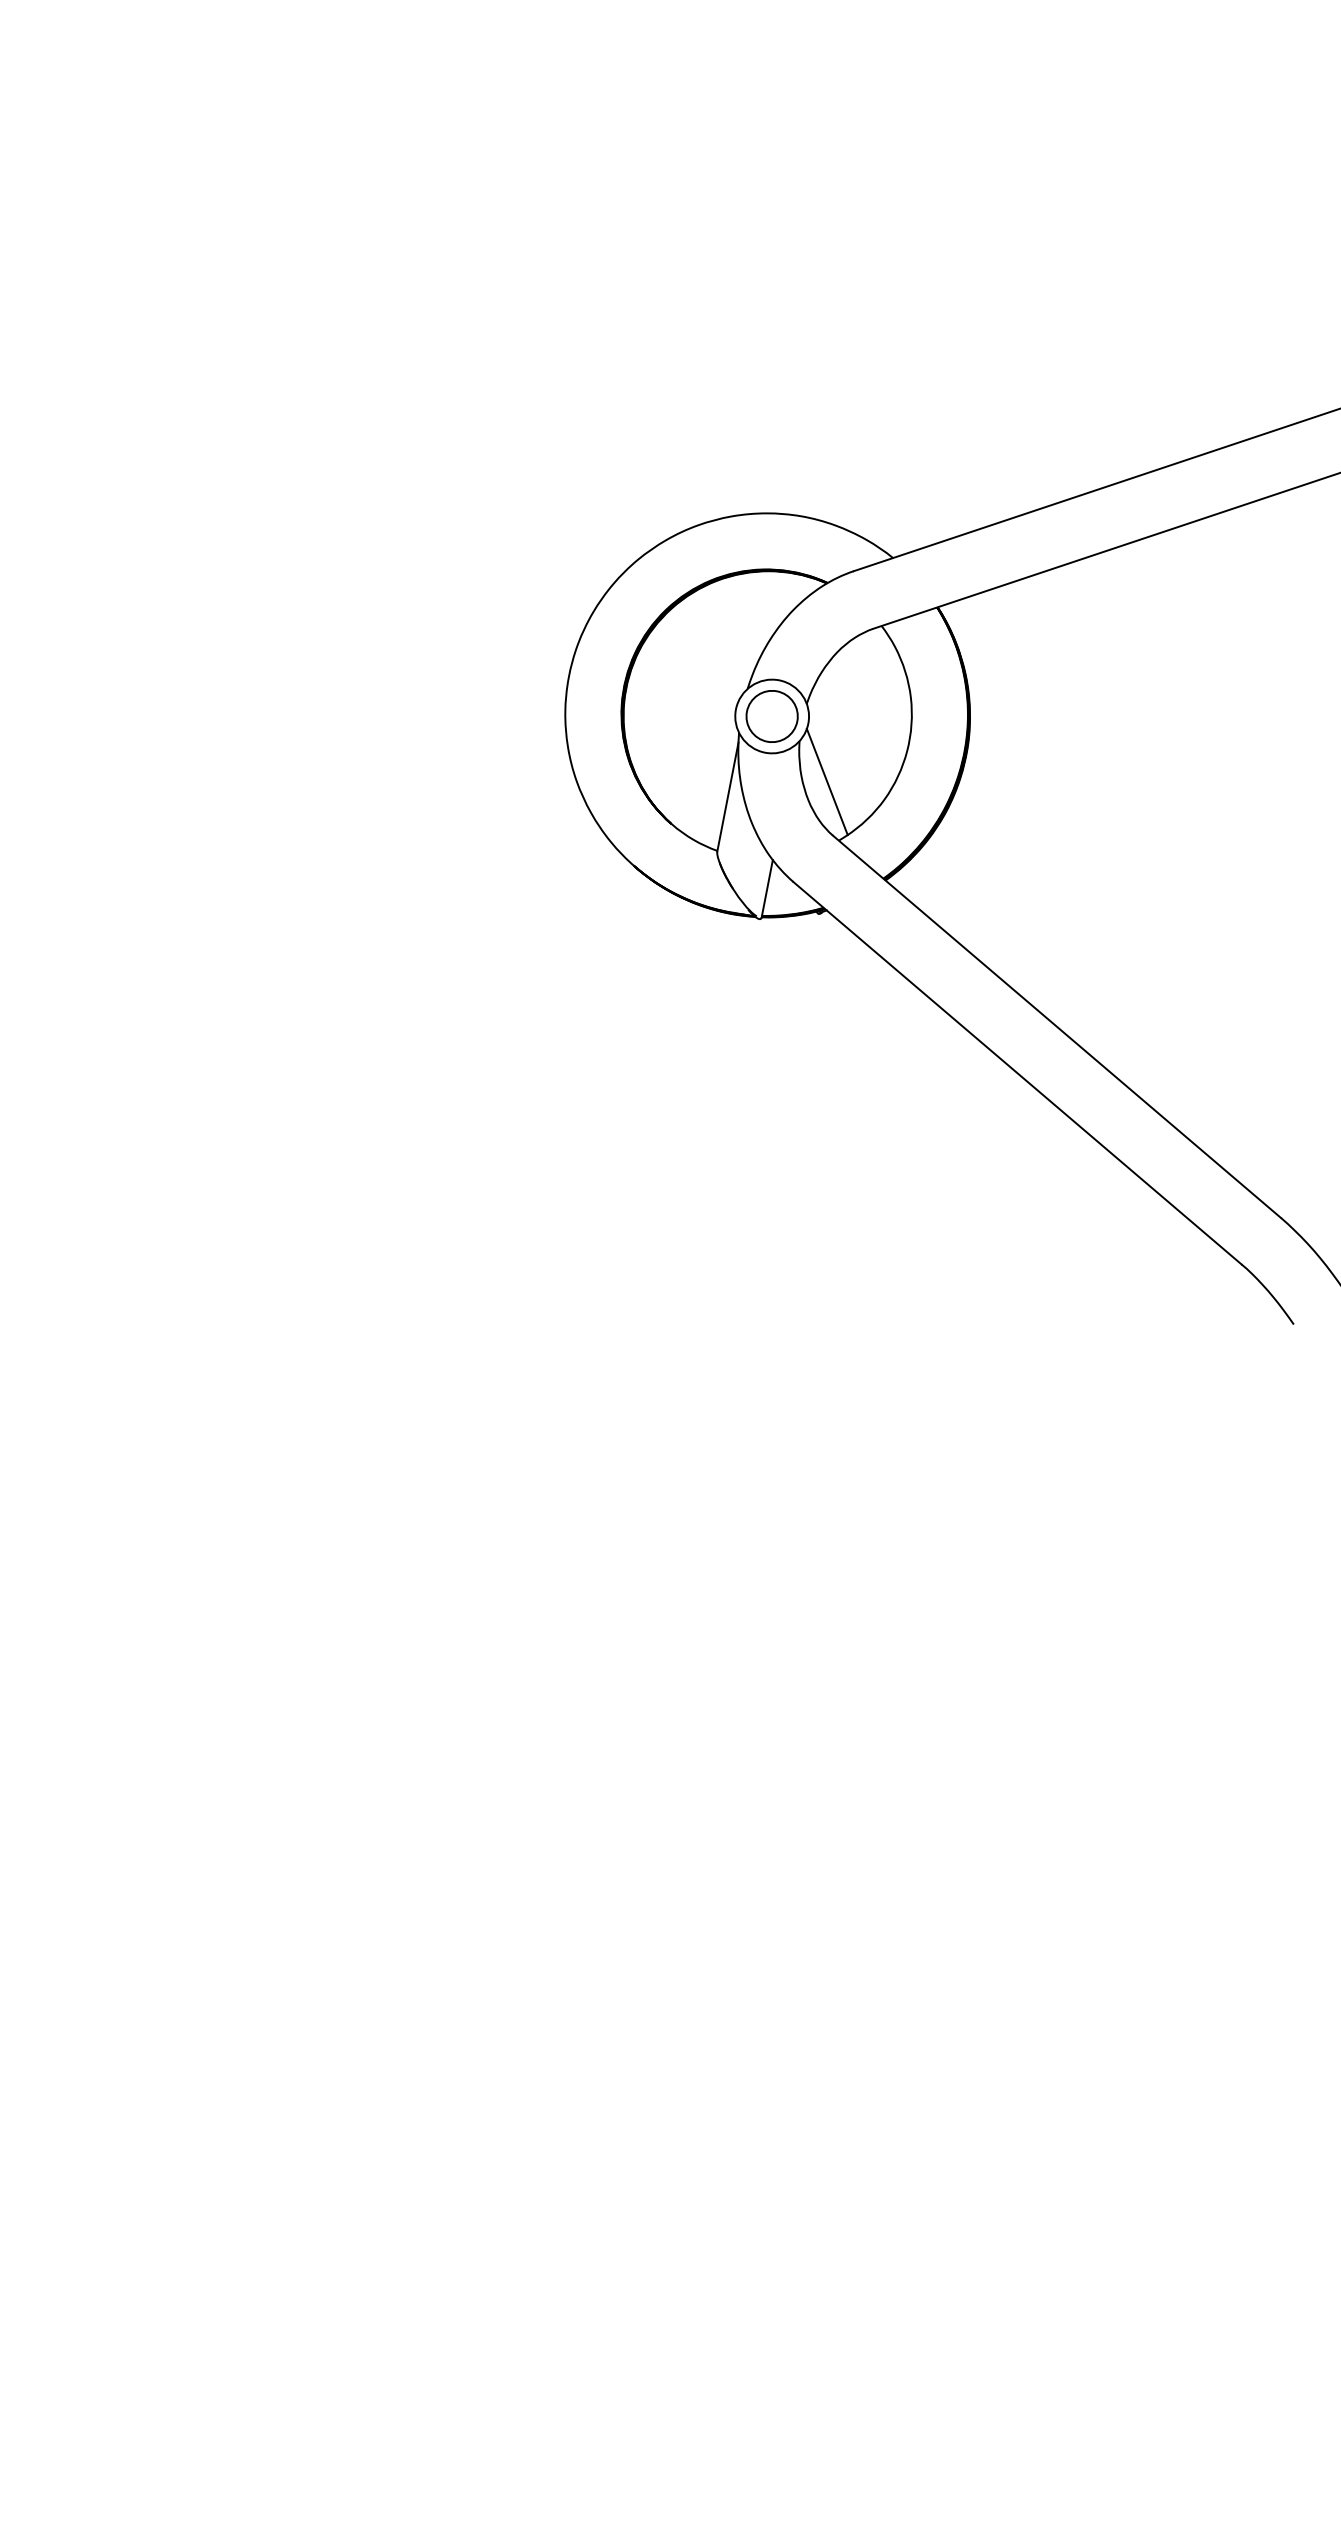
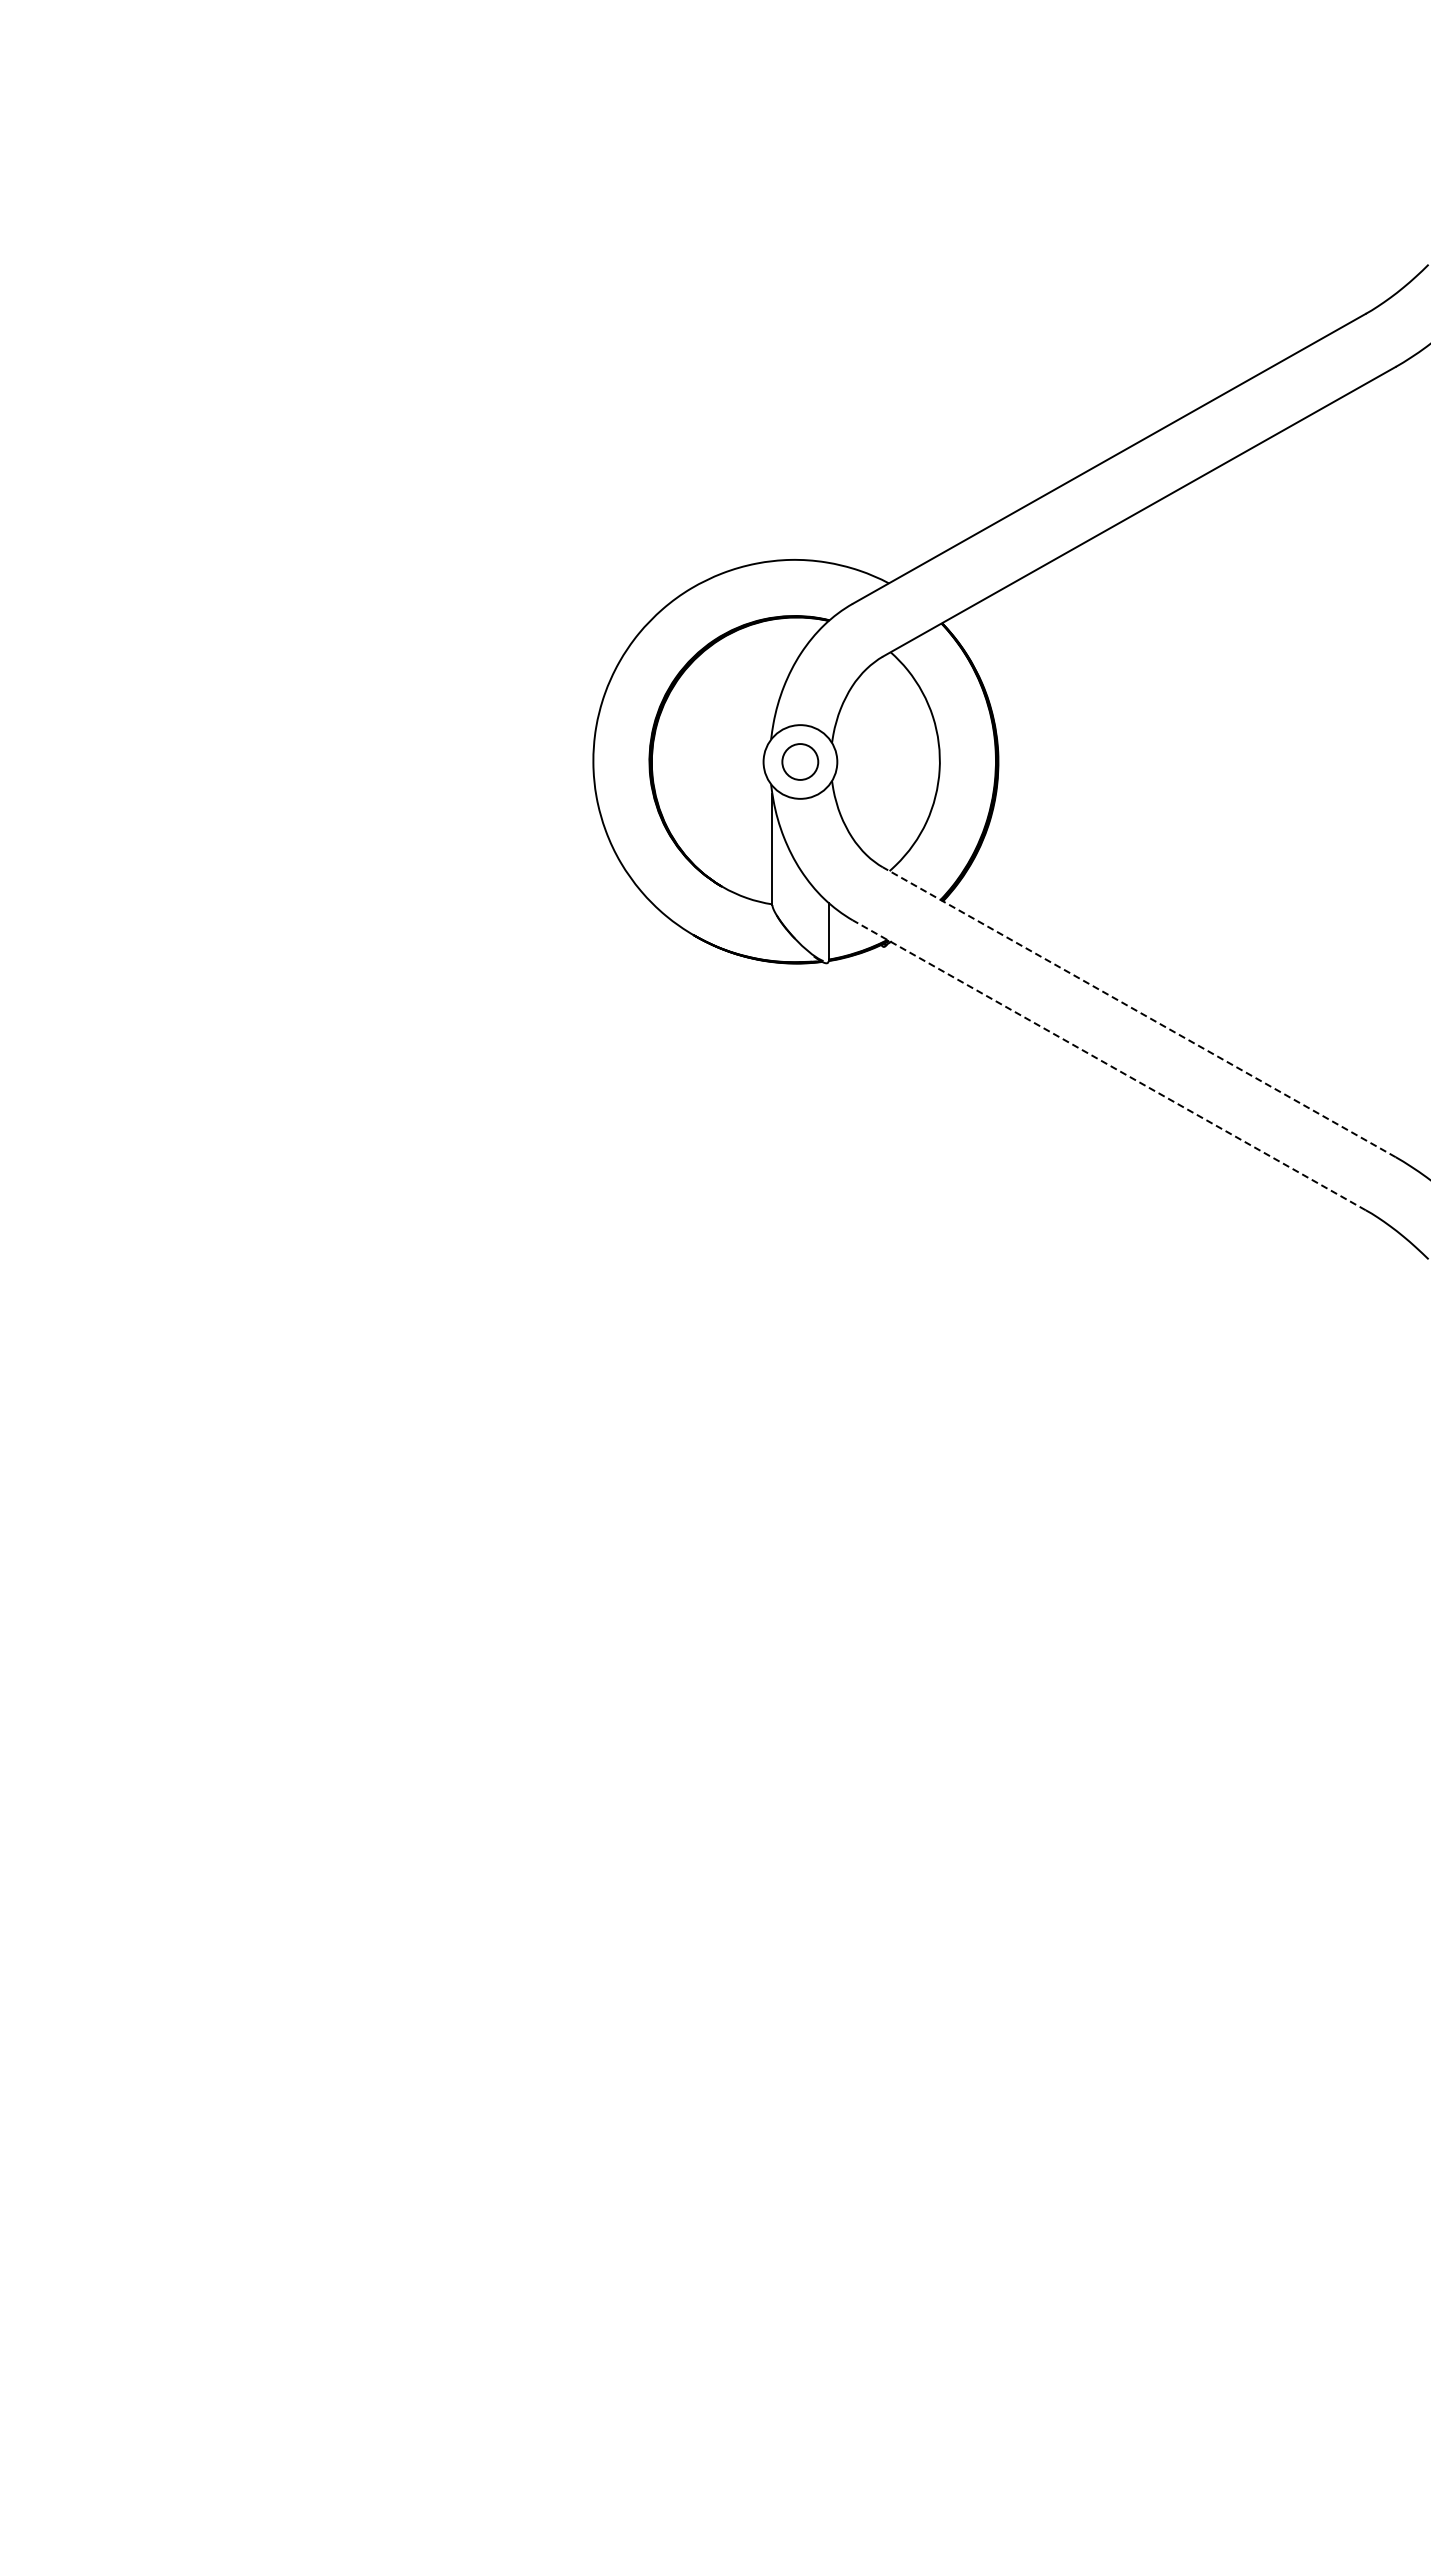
circle: (771, 715) -> (799, 761), size x0.7
line: (826, 781) -> (866, 815), removed
line: (1057, 1027) -> (1139, 1012), solid -> dashed
line: (1017, 1073) -> (1109, 1065), solid -> dashed

